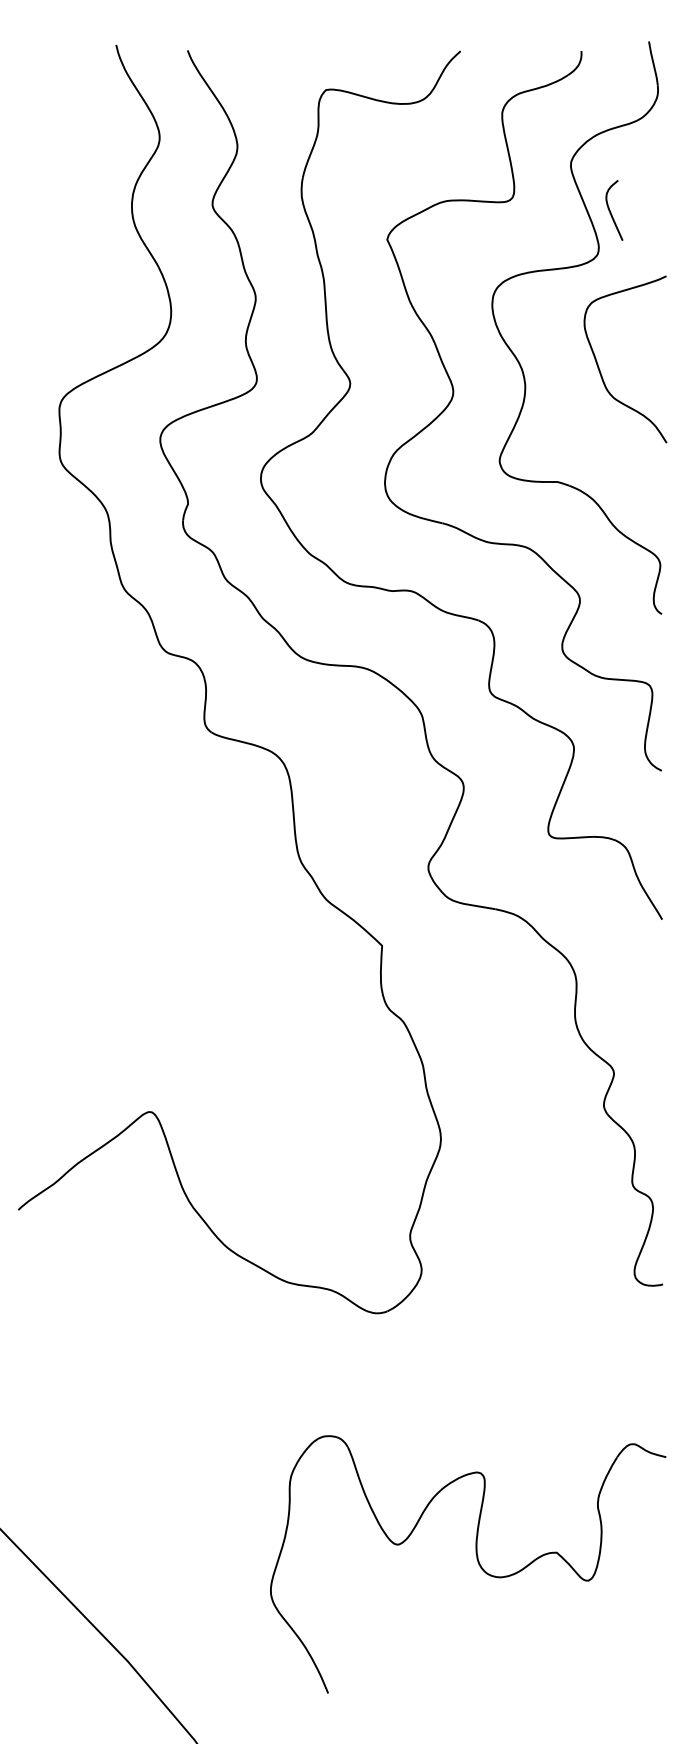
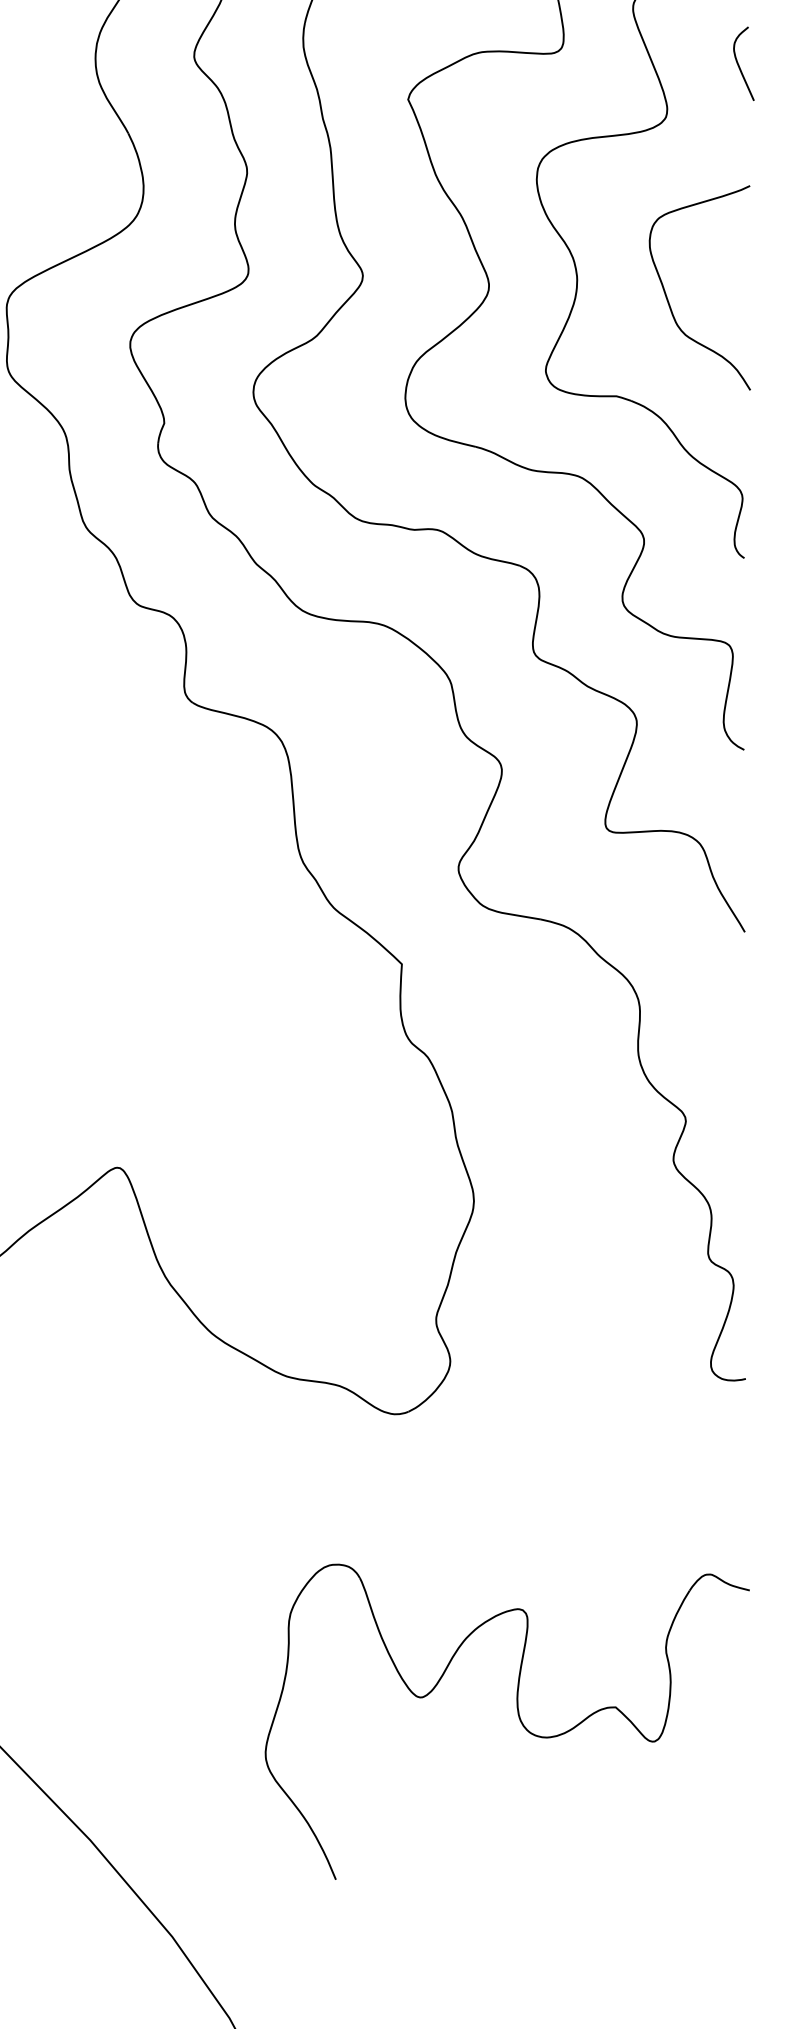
curve: (611, 212) -> (740, 66), moved
curve: (599, 367) -> (668, 297), moved

